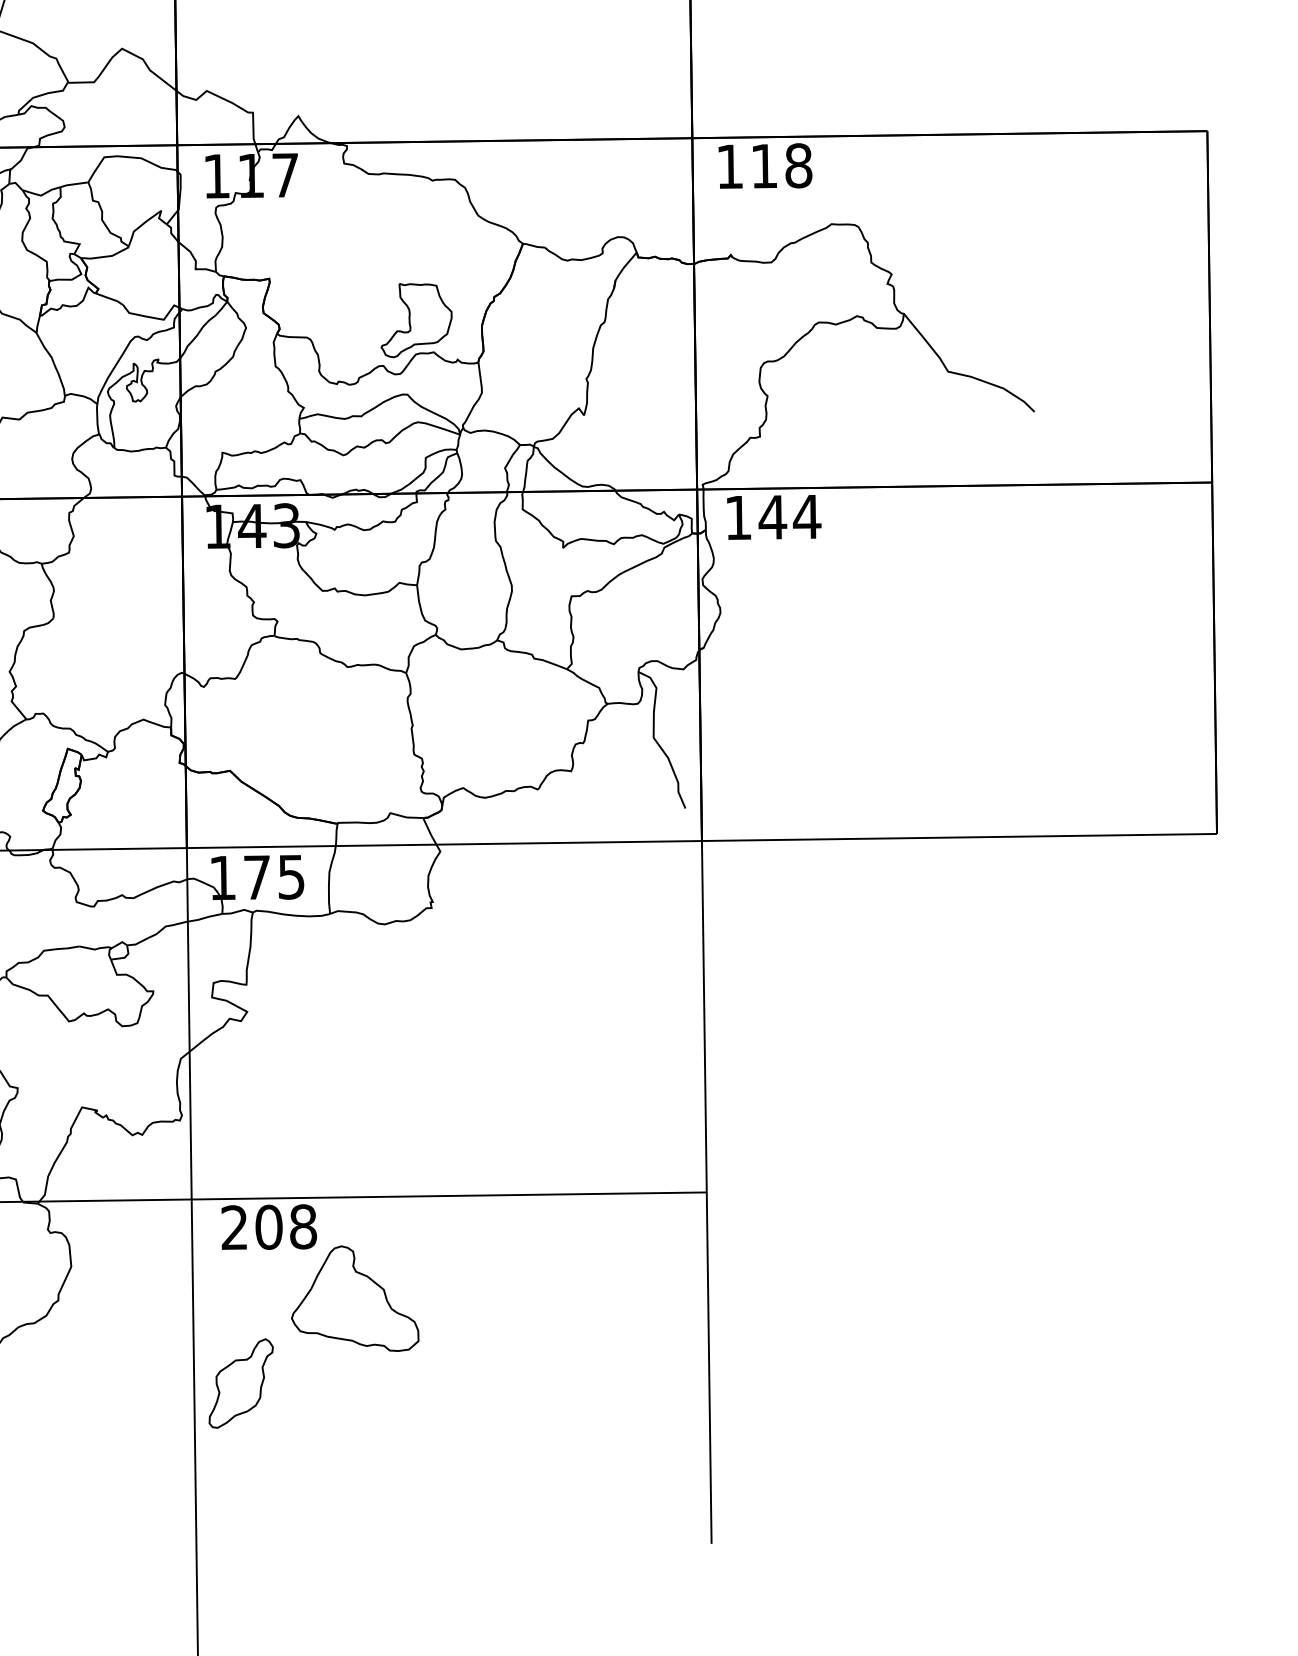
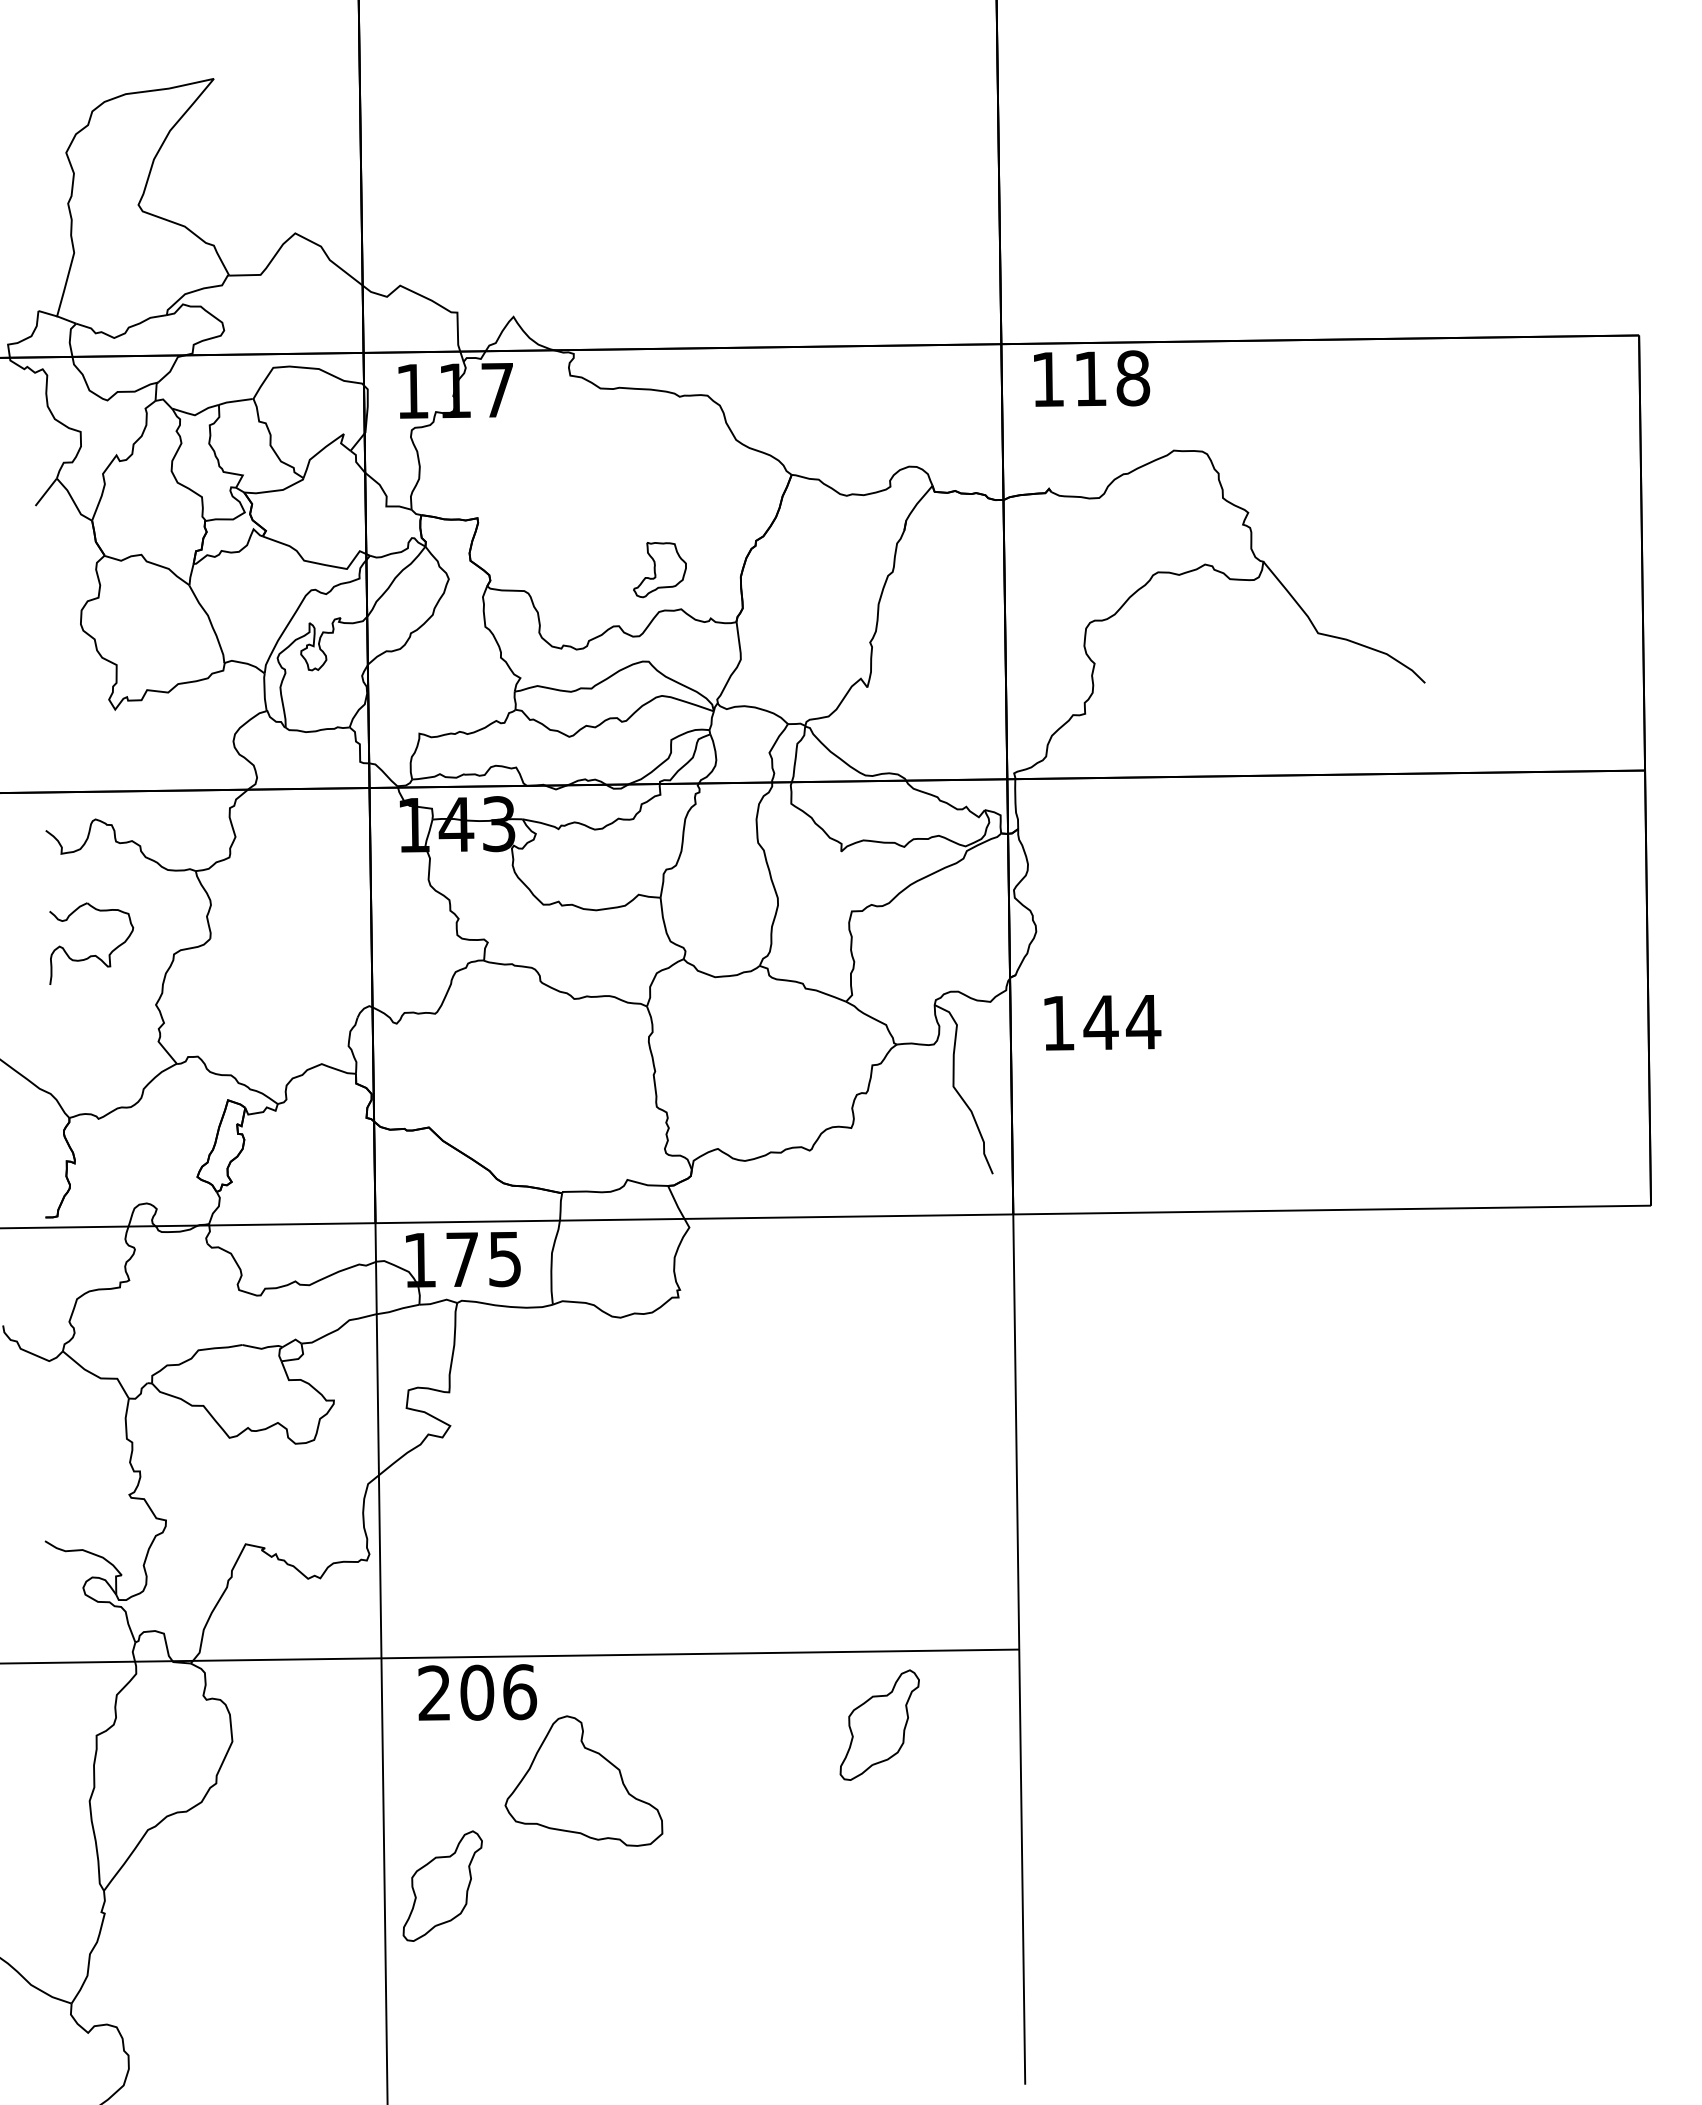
part: (416, 320) -> (659, 569), size x0.6
text: (774, 517) -> (1102, 1022), moved
text: (303, 1227) -> (520, 1692), 208 -> 206
part: (593, 1252) -> (879, 1724), added

